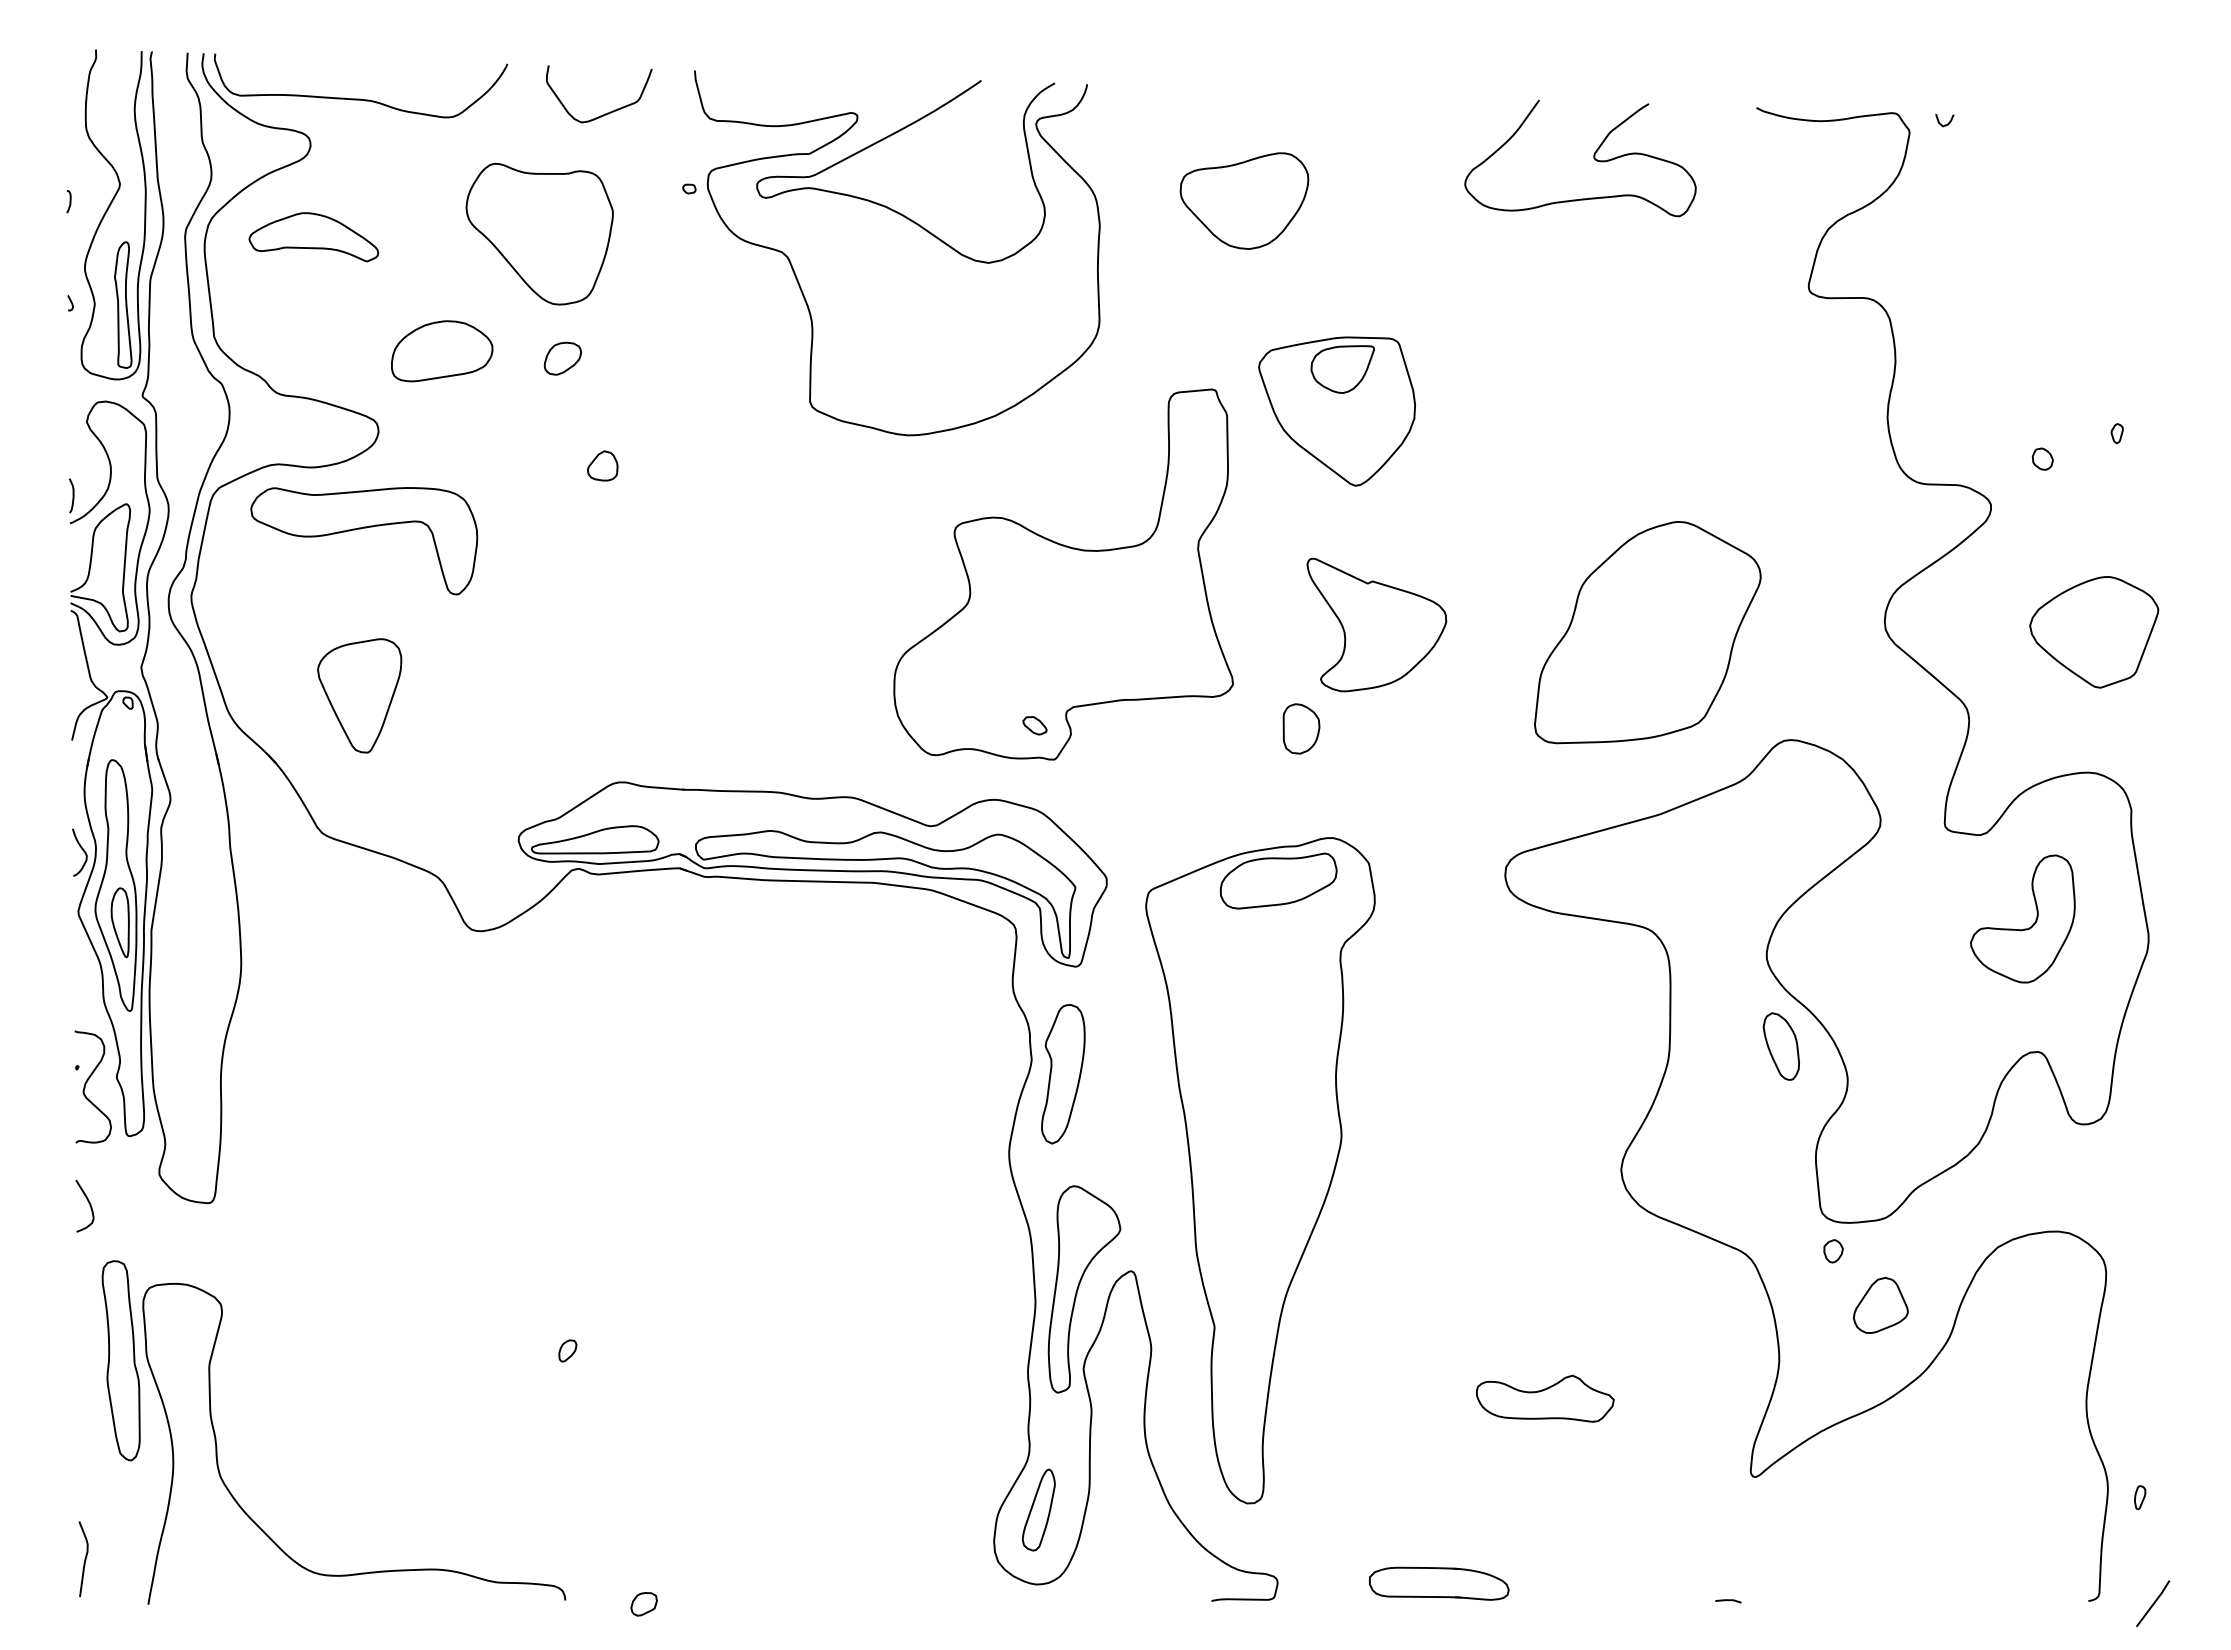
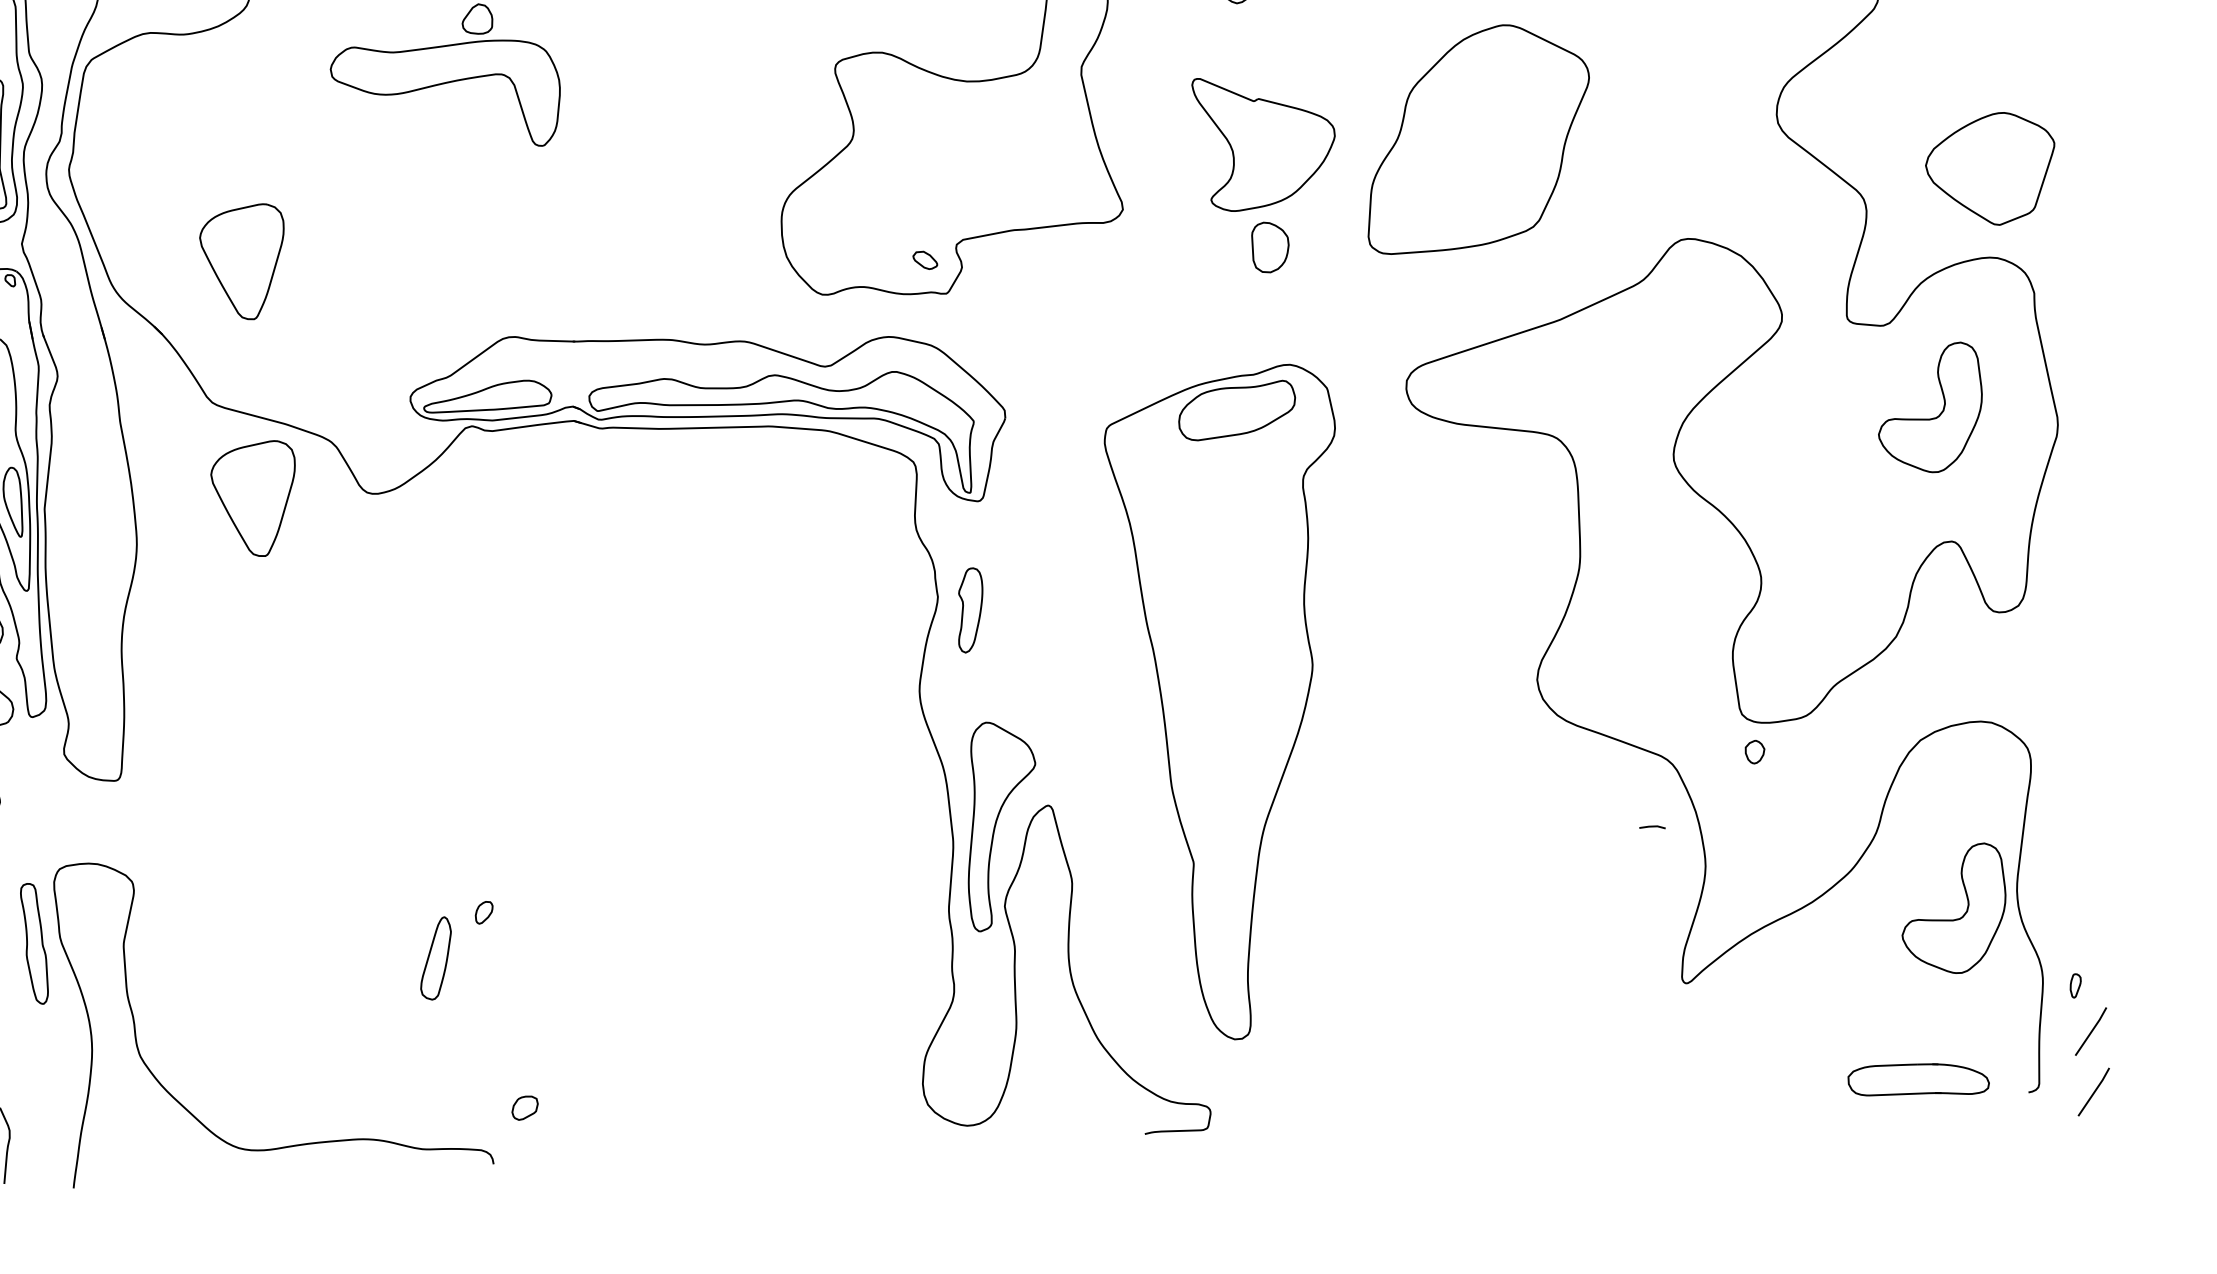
part: (361, 529) -> (442, 84), moved
part: (1647, 632) -> (1477, 138), moved
part: (2094, 632) -> (1991, 169), moved
part: (1301, 728) -> (1270, 246), moved
part: (359, 930) -> (254, 498), added
part: (1780, 1046) -> (1691, 548), removed
part: (1063, 1074) -> (970, 610), size x0.6
part: (1260, 1170) -> (1232, 703), moved
part: (1880, 1305) -> (1804, 804), removed
part: (120, 1360) -> (33, 943), size x0.6
part: (1545, 1398) -> (1471, 914), removed
part: (2024, 1425) -> (1955, 918), added
part: (1038, 1509) -> (435, 957), moved
line: (2153, 1543) -> (2091, 1031), added
part: (1439, 1583) -> (1918, 1079), moved
line: (1728, 1601) -> (1652, 827), moved
part: (643, 1604) -> (524, 1108), moved

